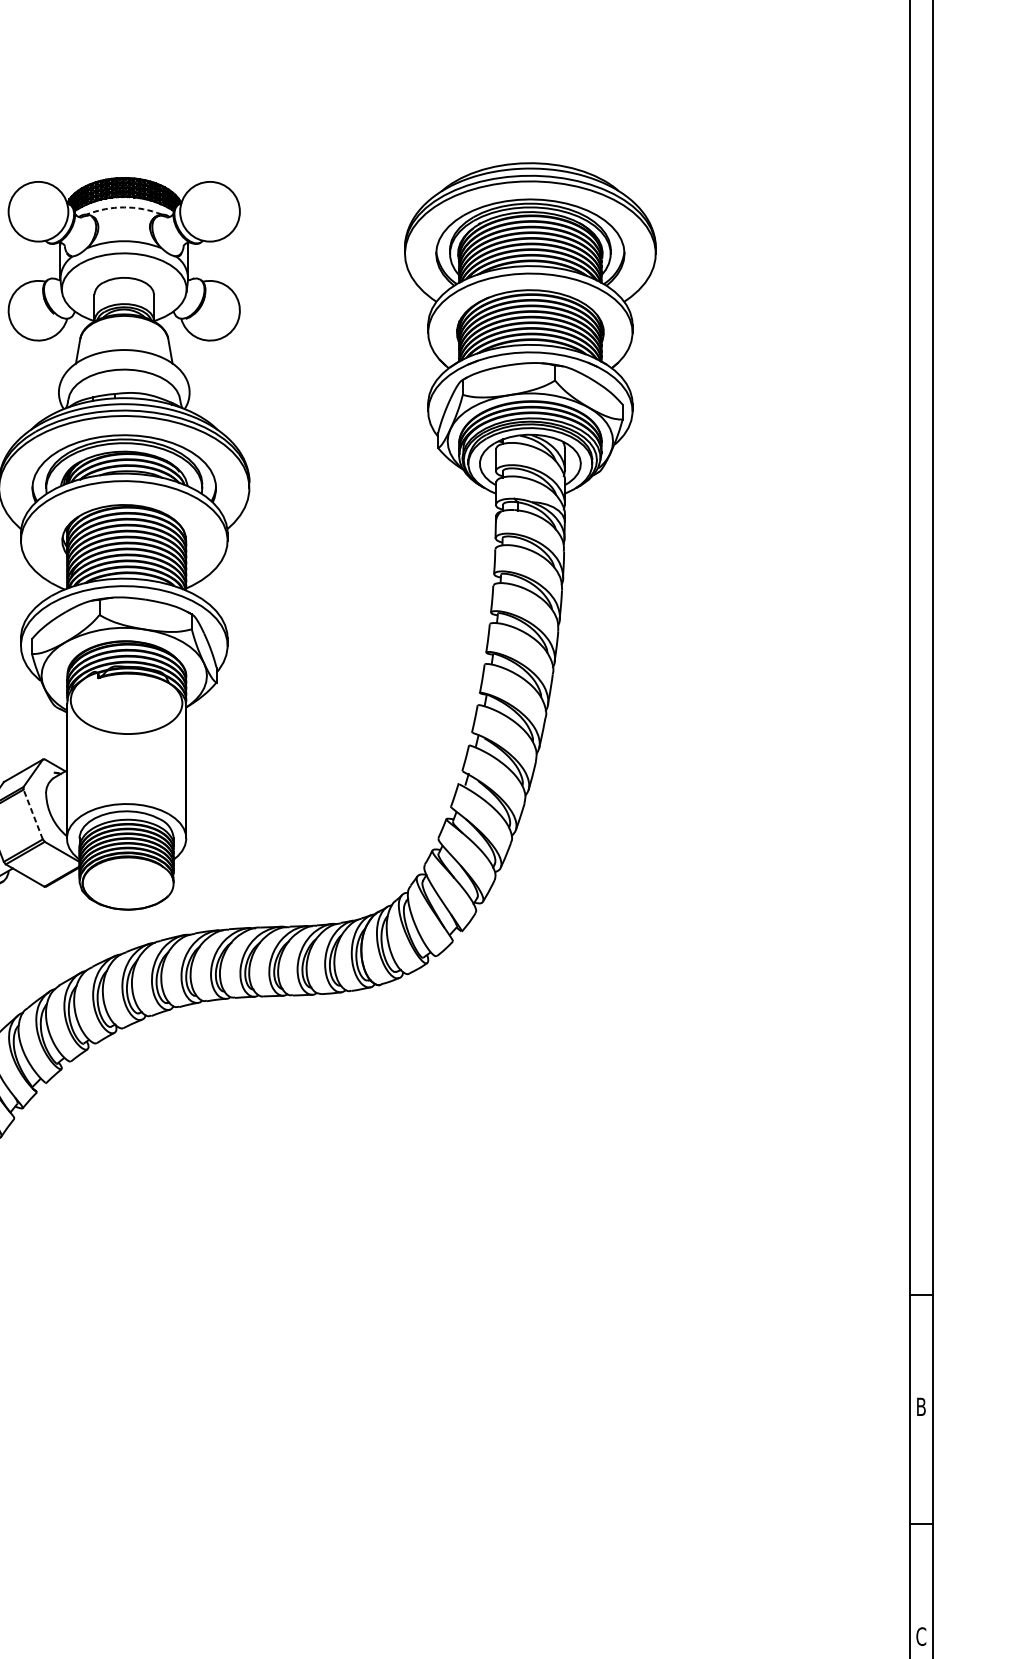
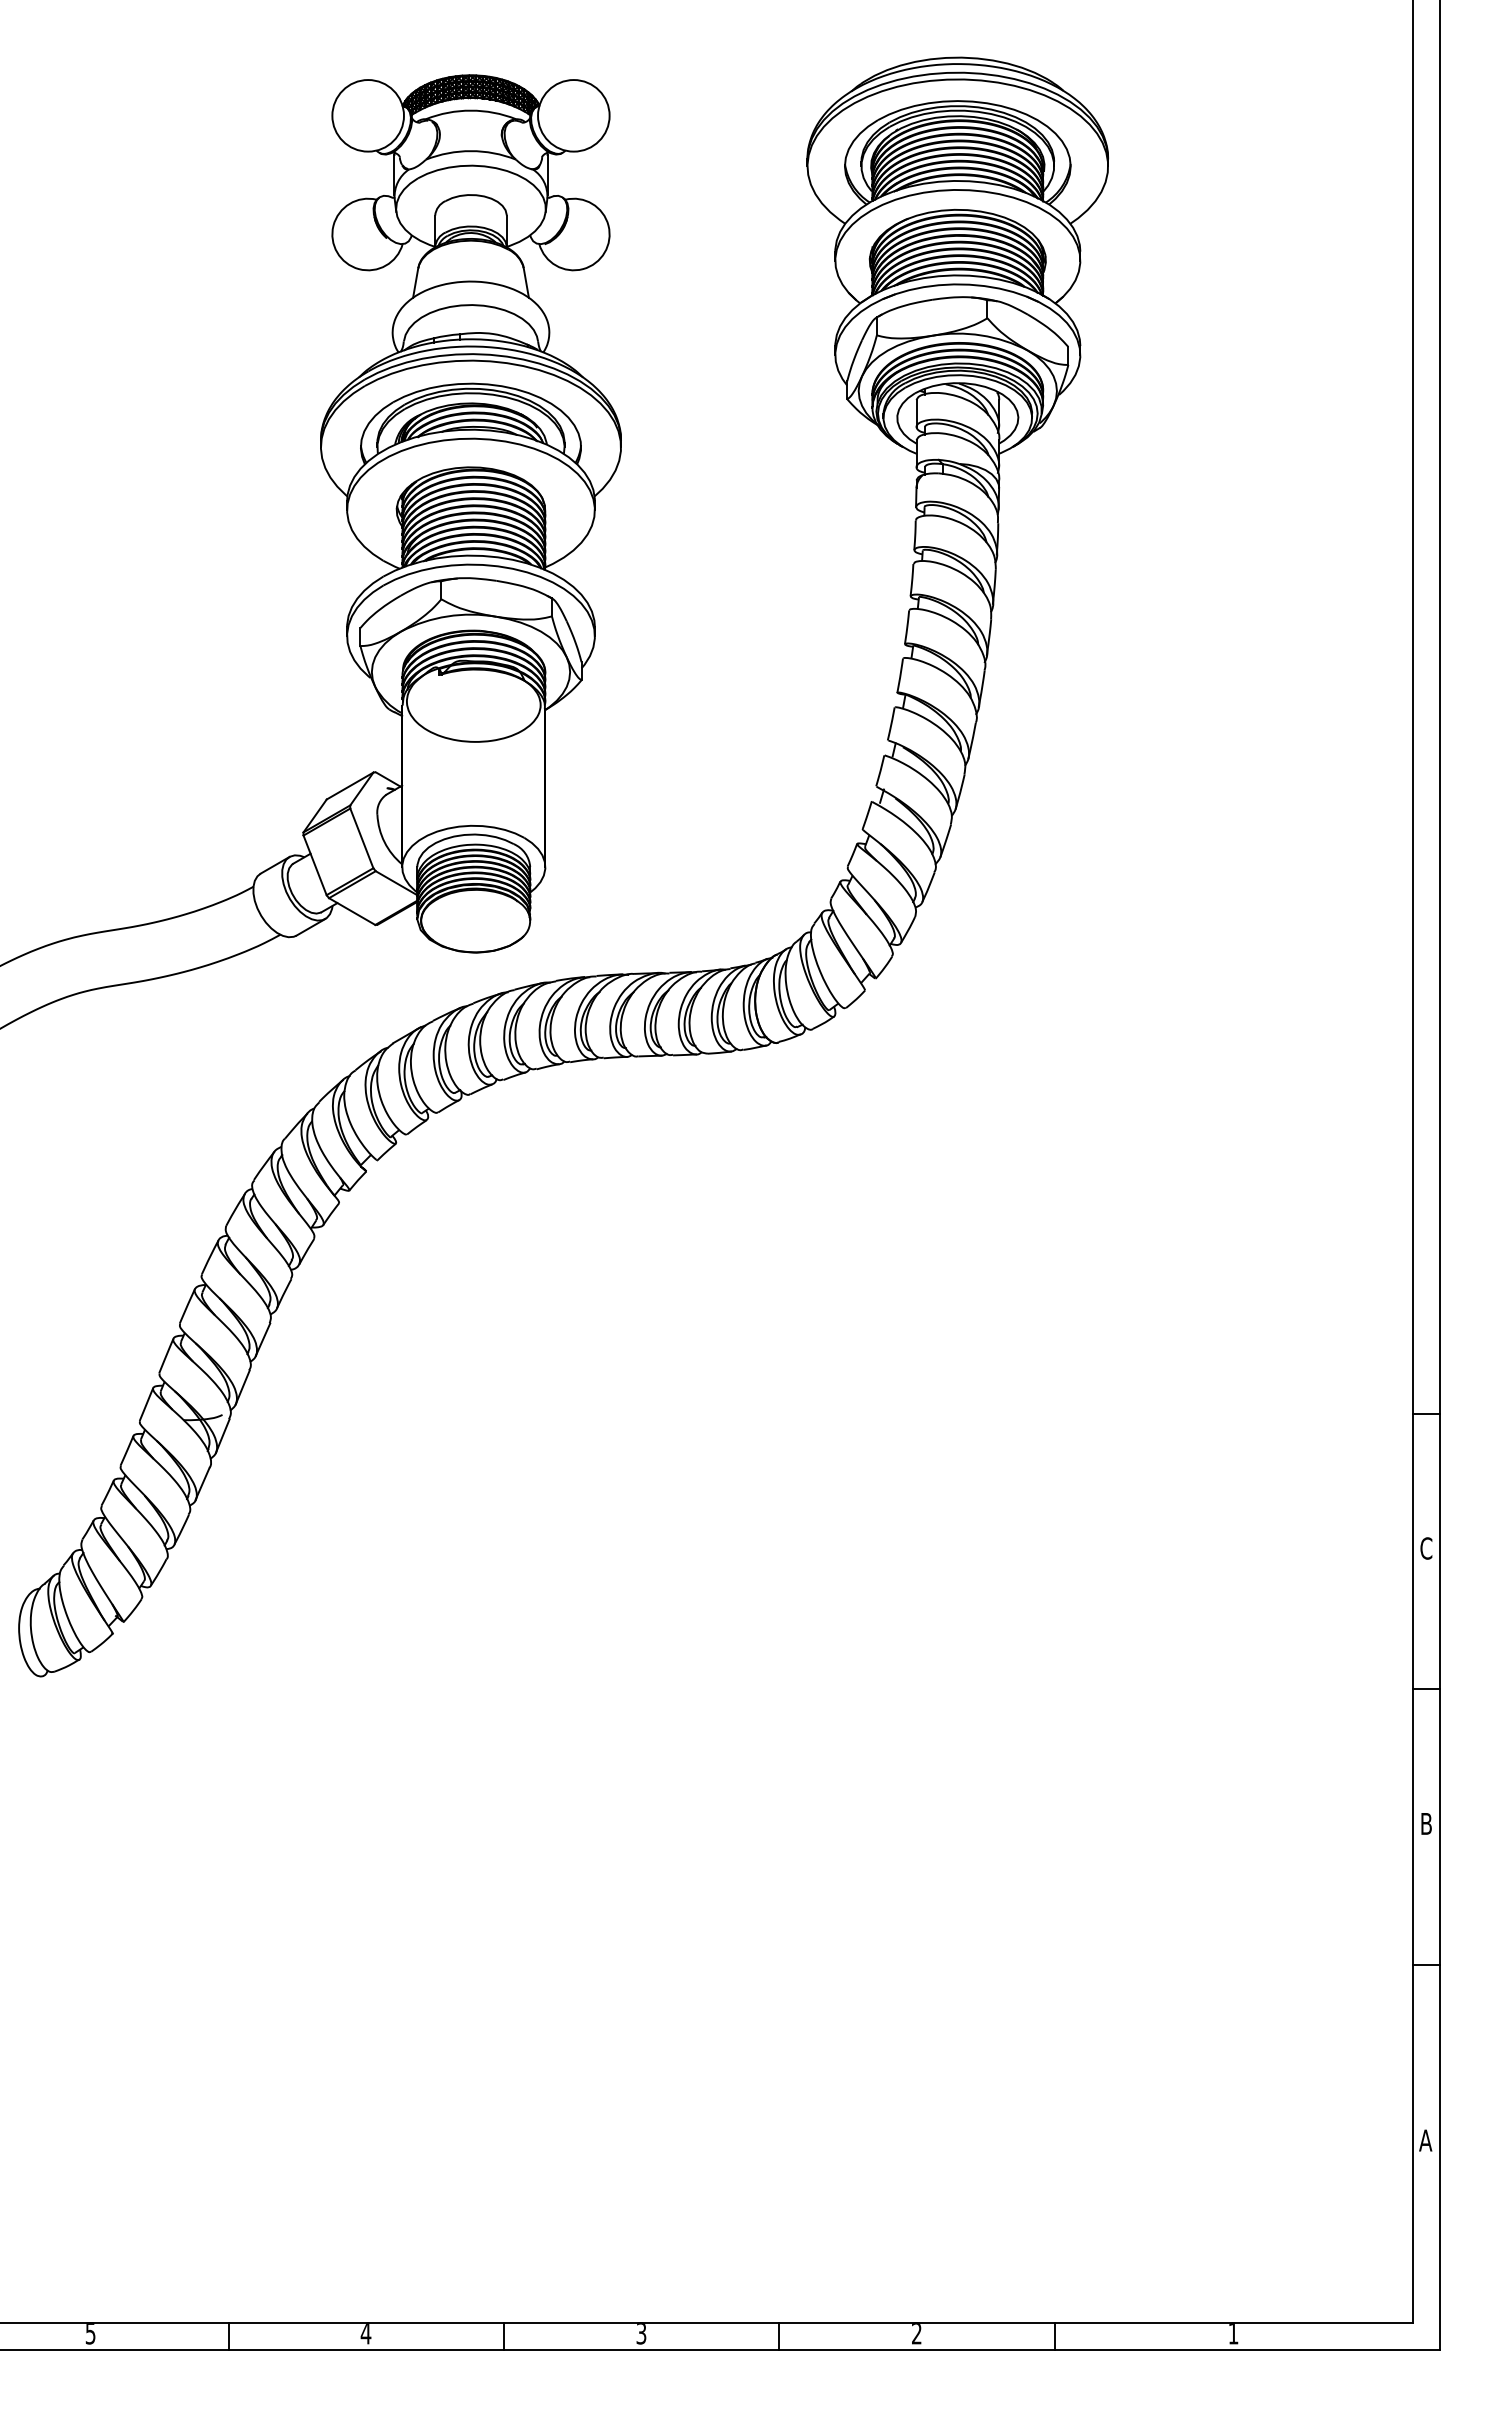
arc: (124, 207) -> (471, 110), dashed -> solid
line: (32, 814) -> (361, 838), dashed -> solid
text: (921, 1406) -> (1426, 1548), B -> C
text: (921, 1636) -> (1426, 1823), C -> B

